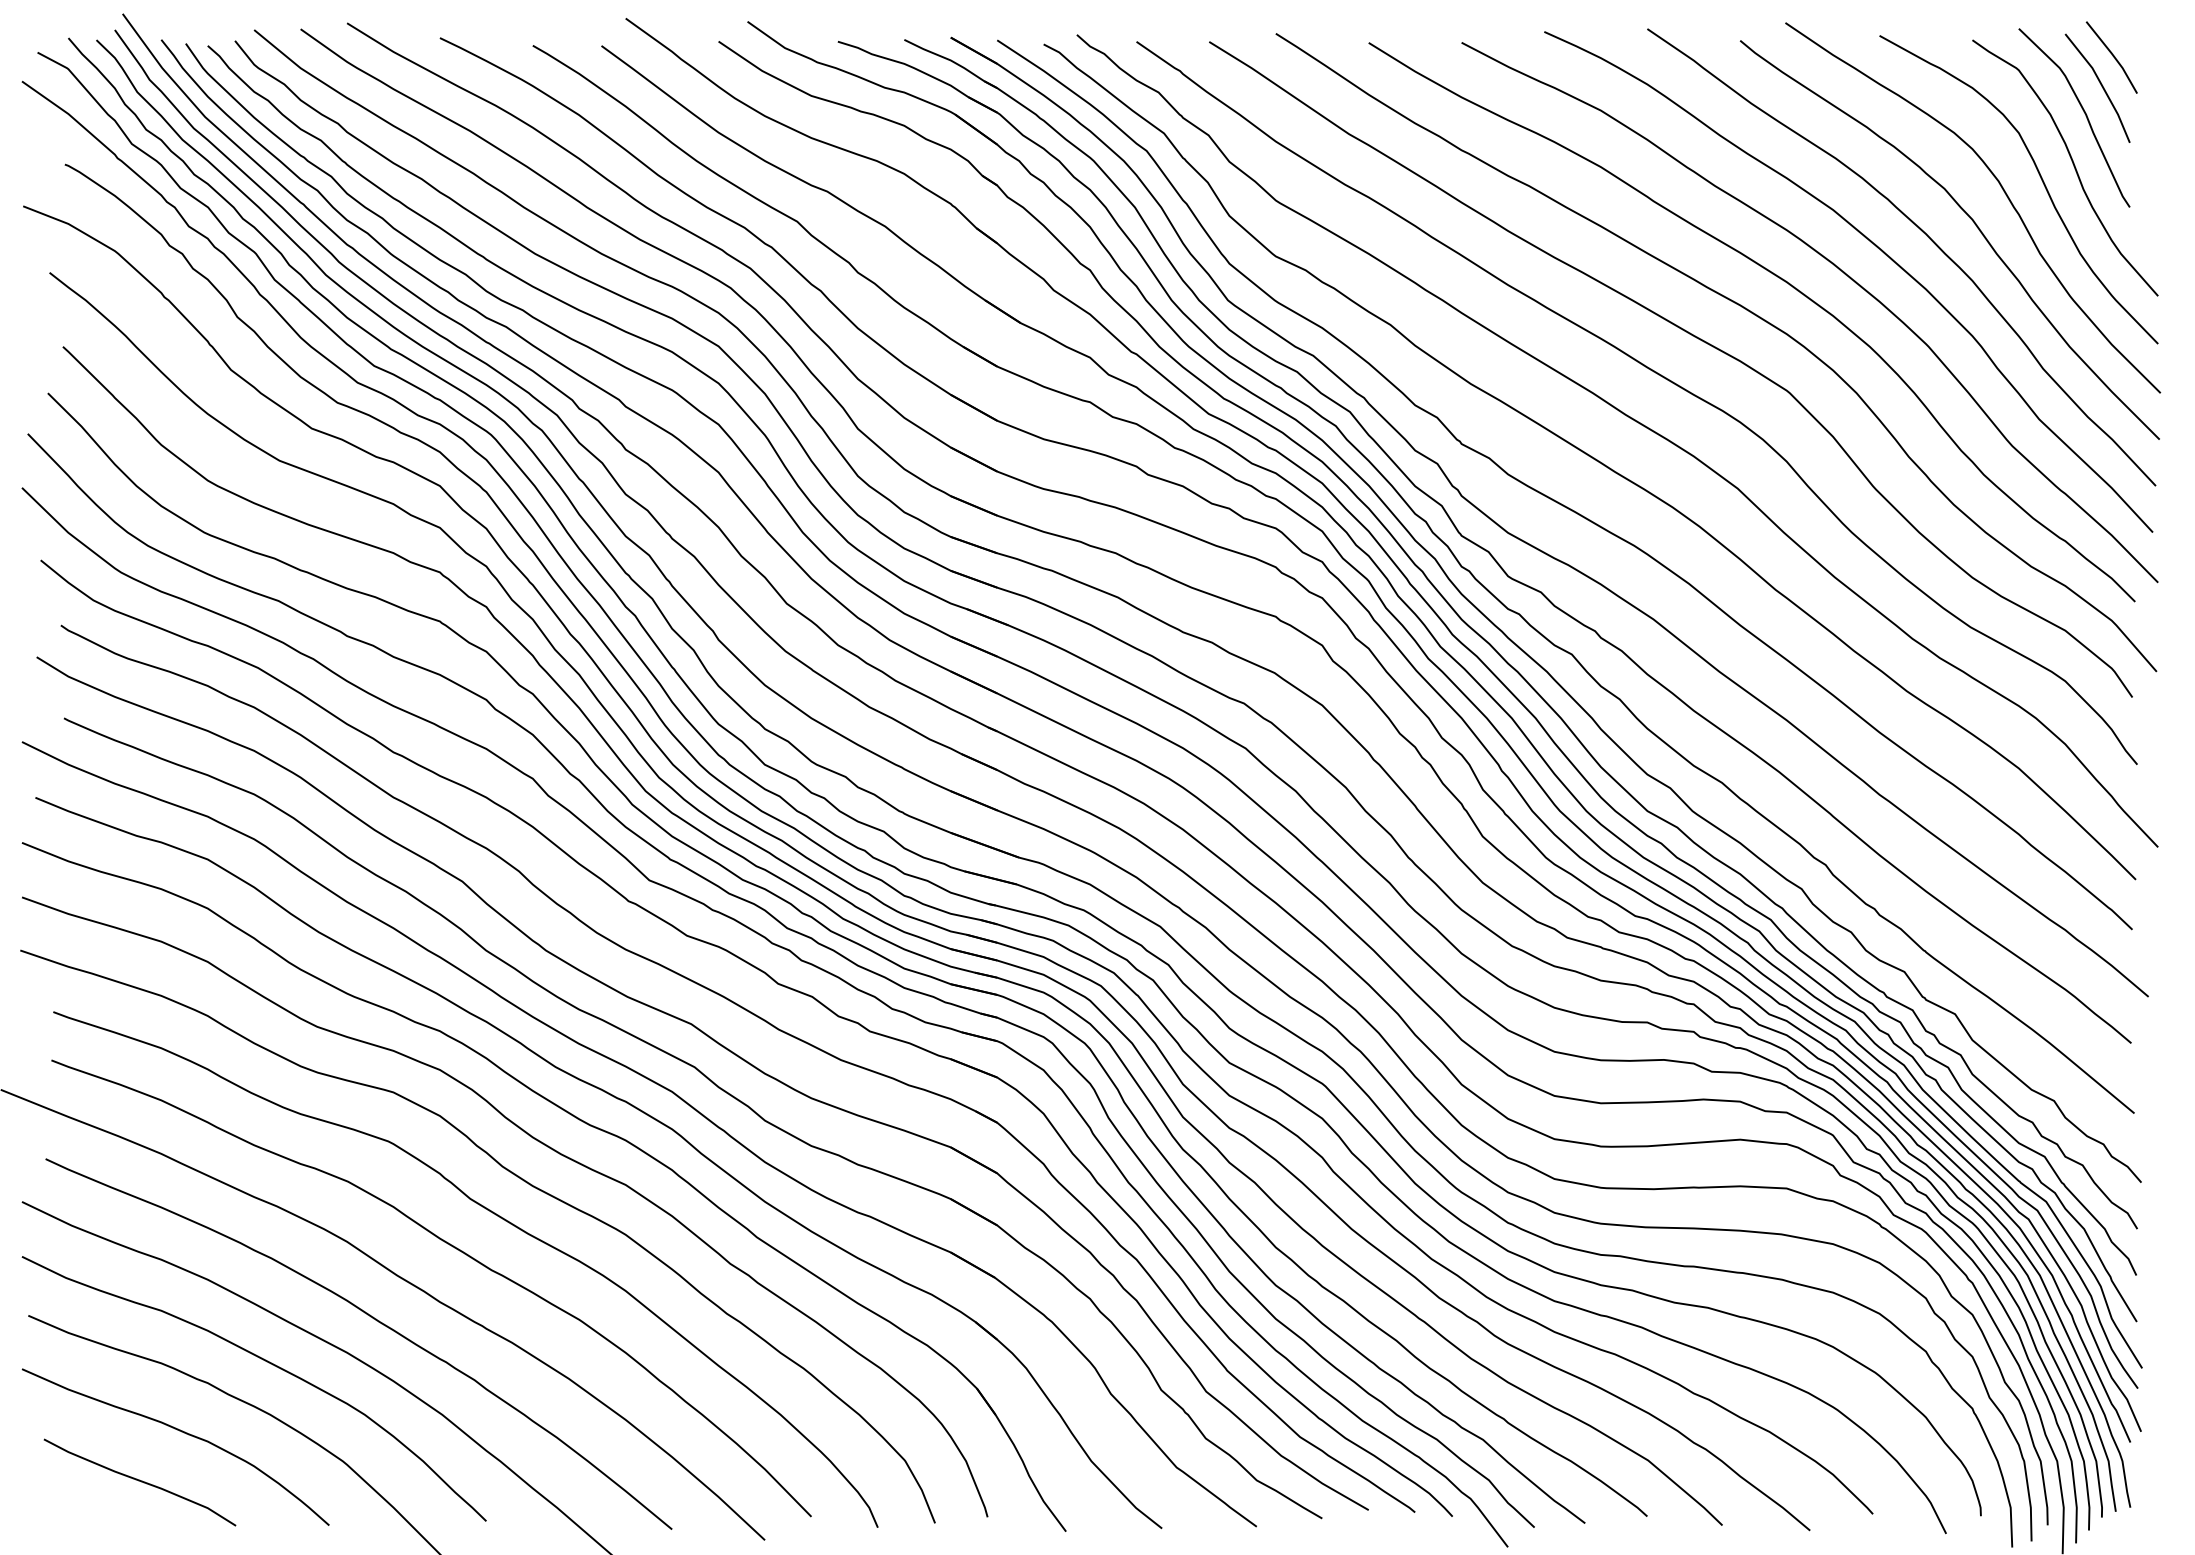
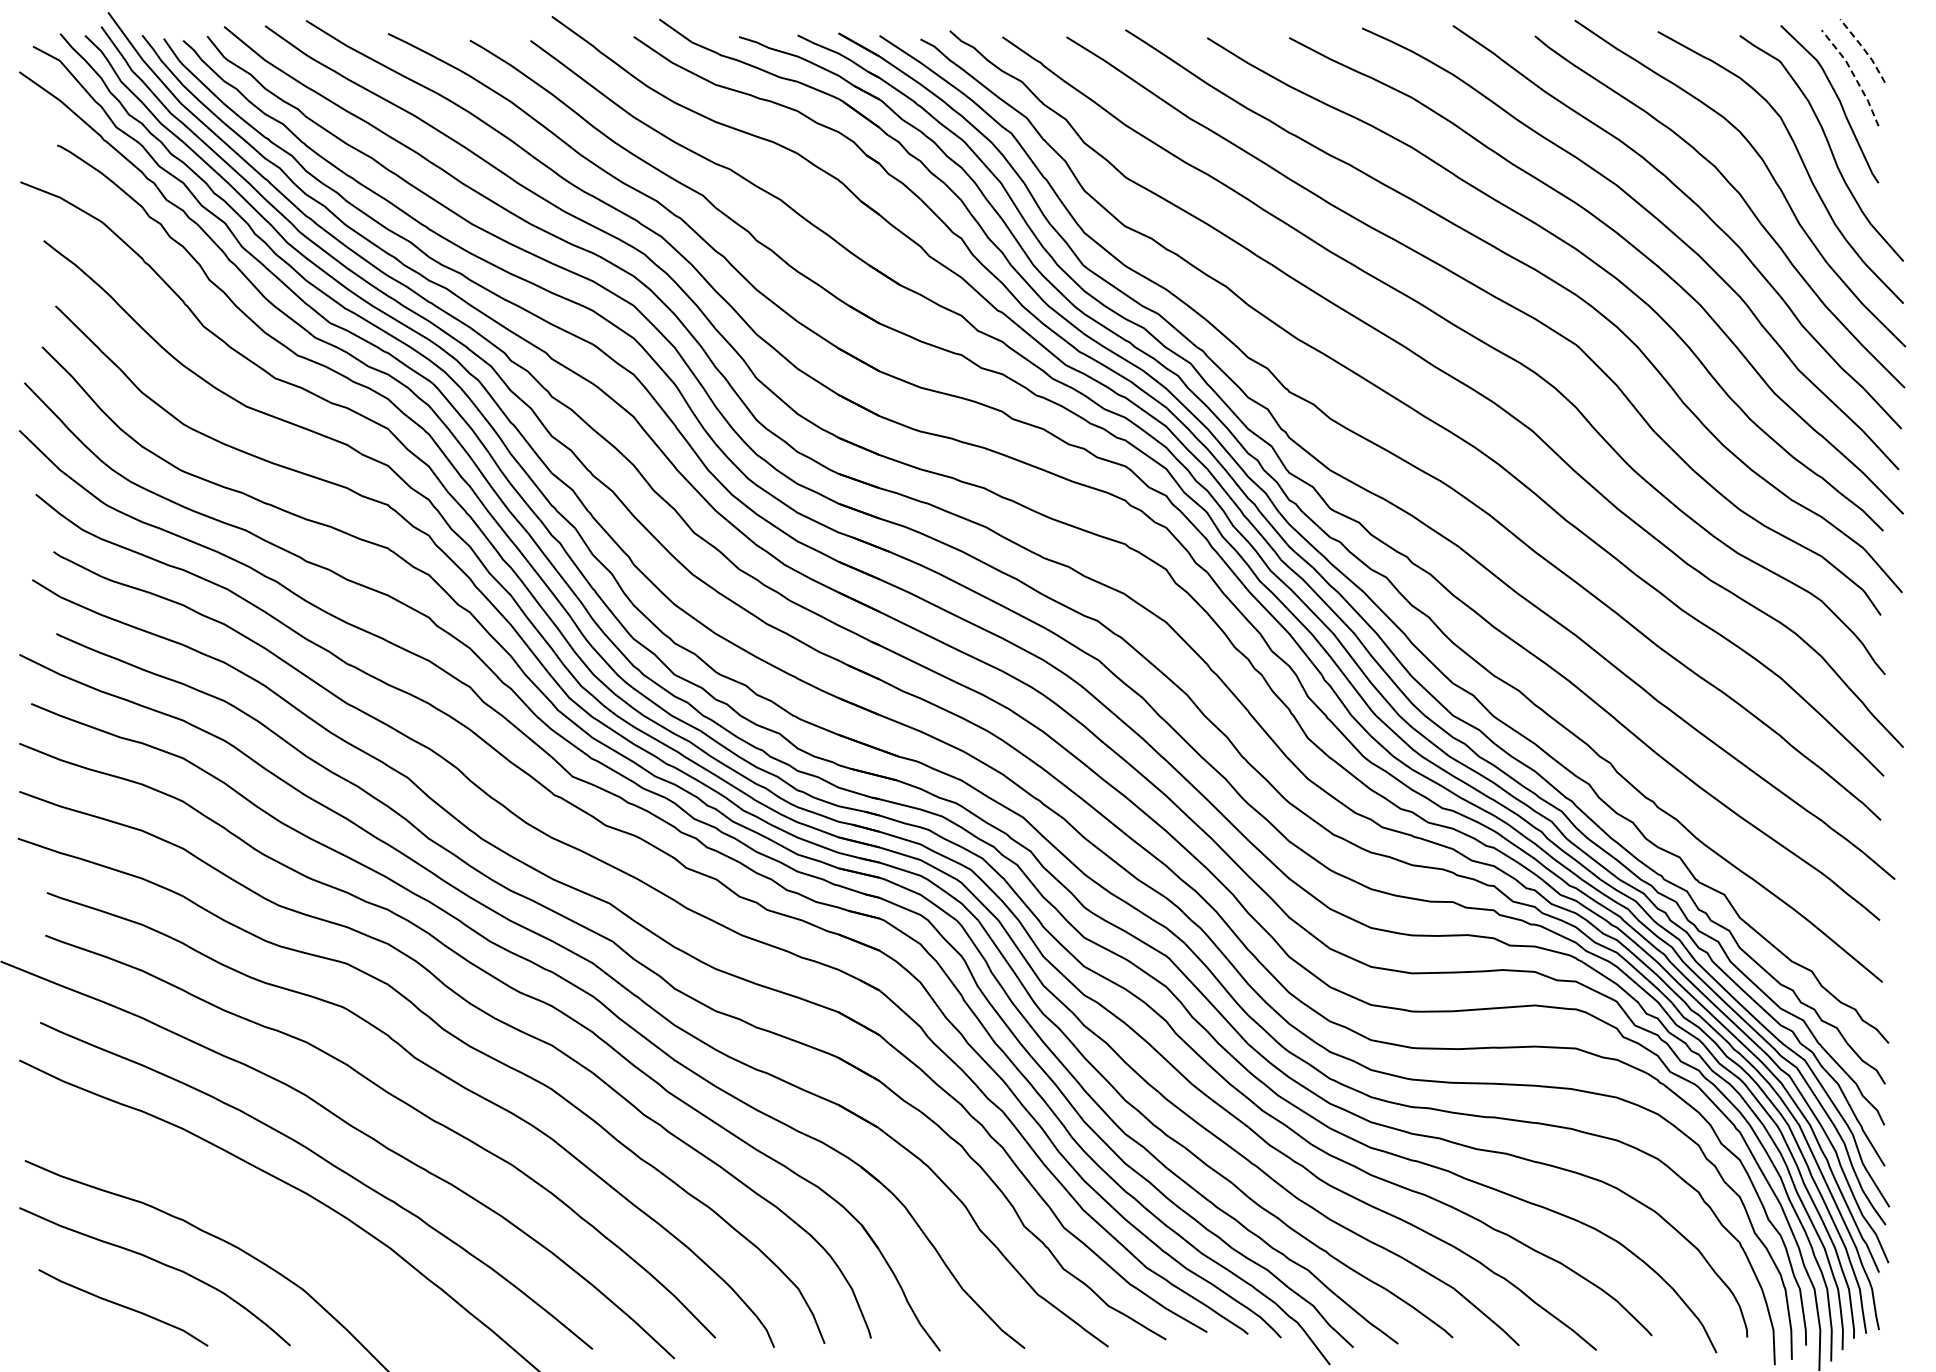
line: (2113, 55) -> (1864, 49), solid -> dashed
line: (2102, 85) -> (1854, 75), solid -> dashed
curve: (268, 1363) -> (236, 1202), removed

